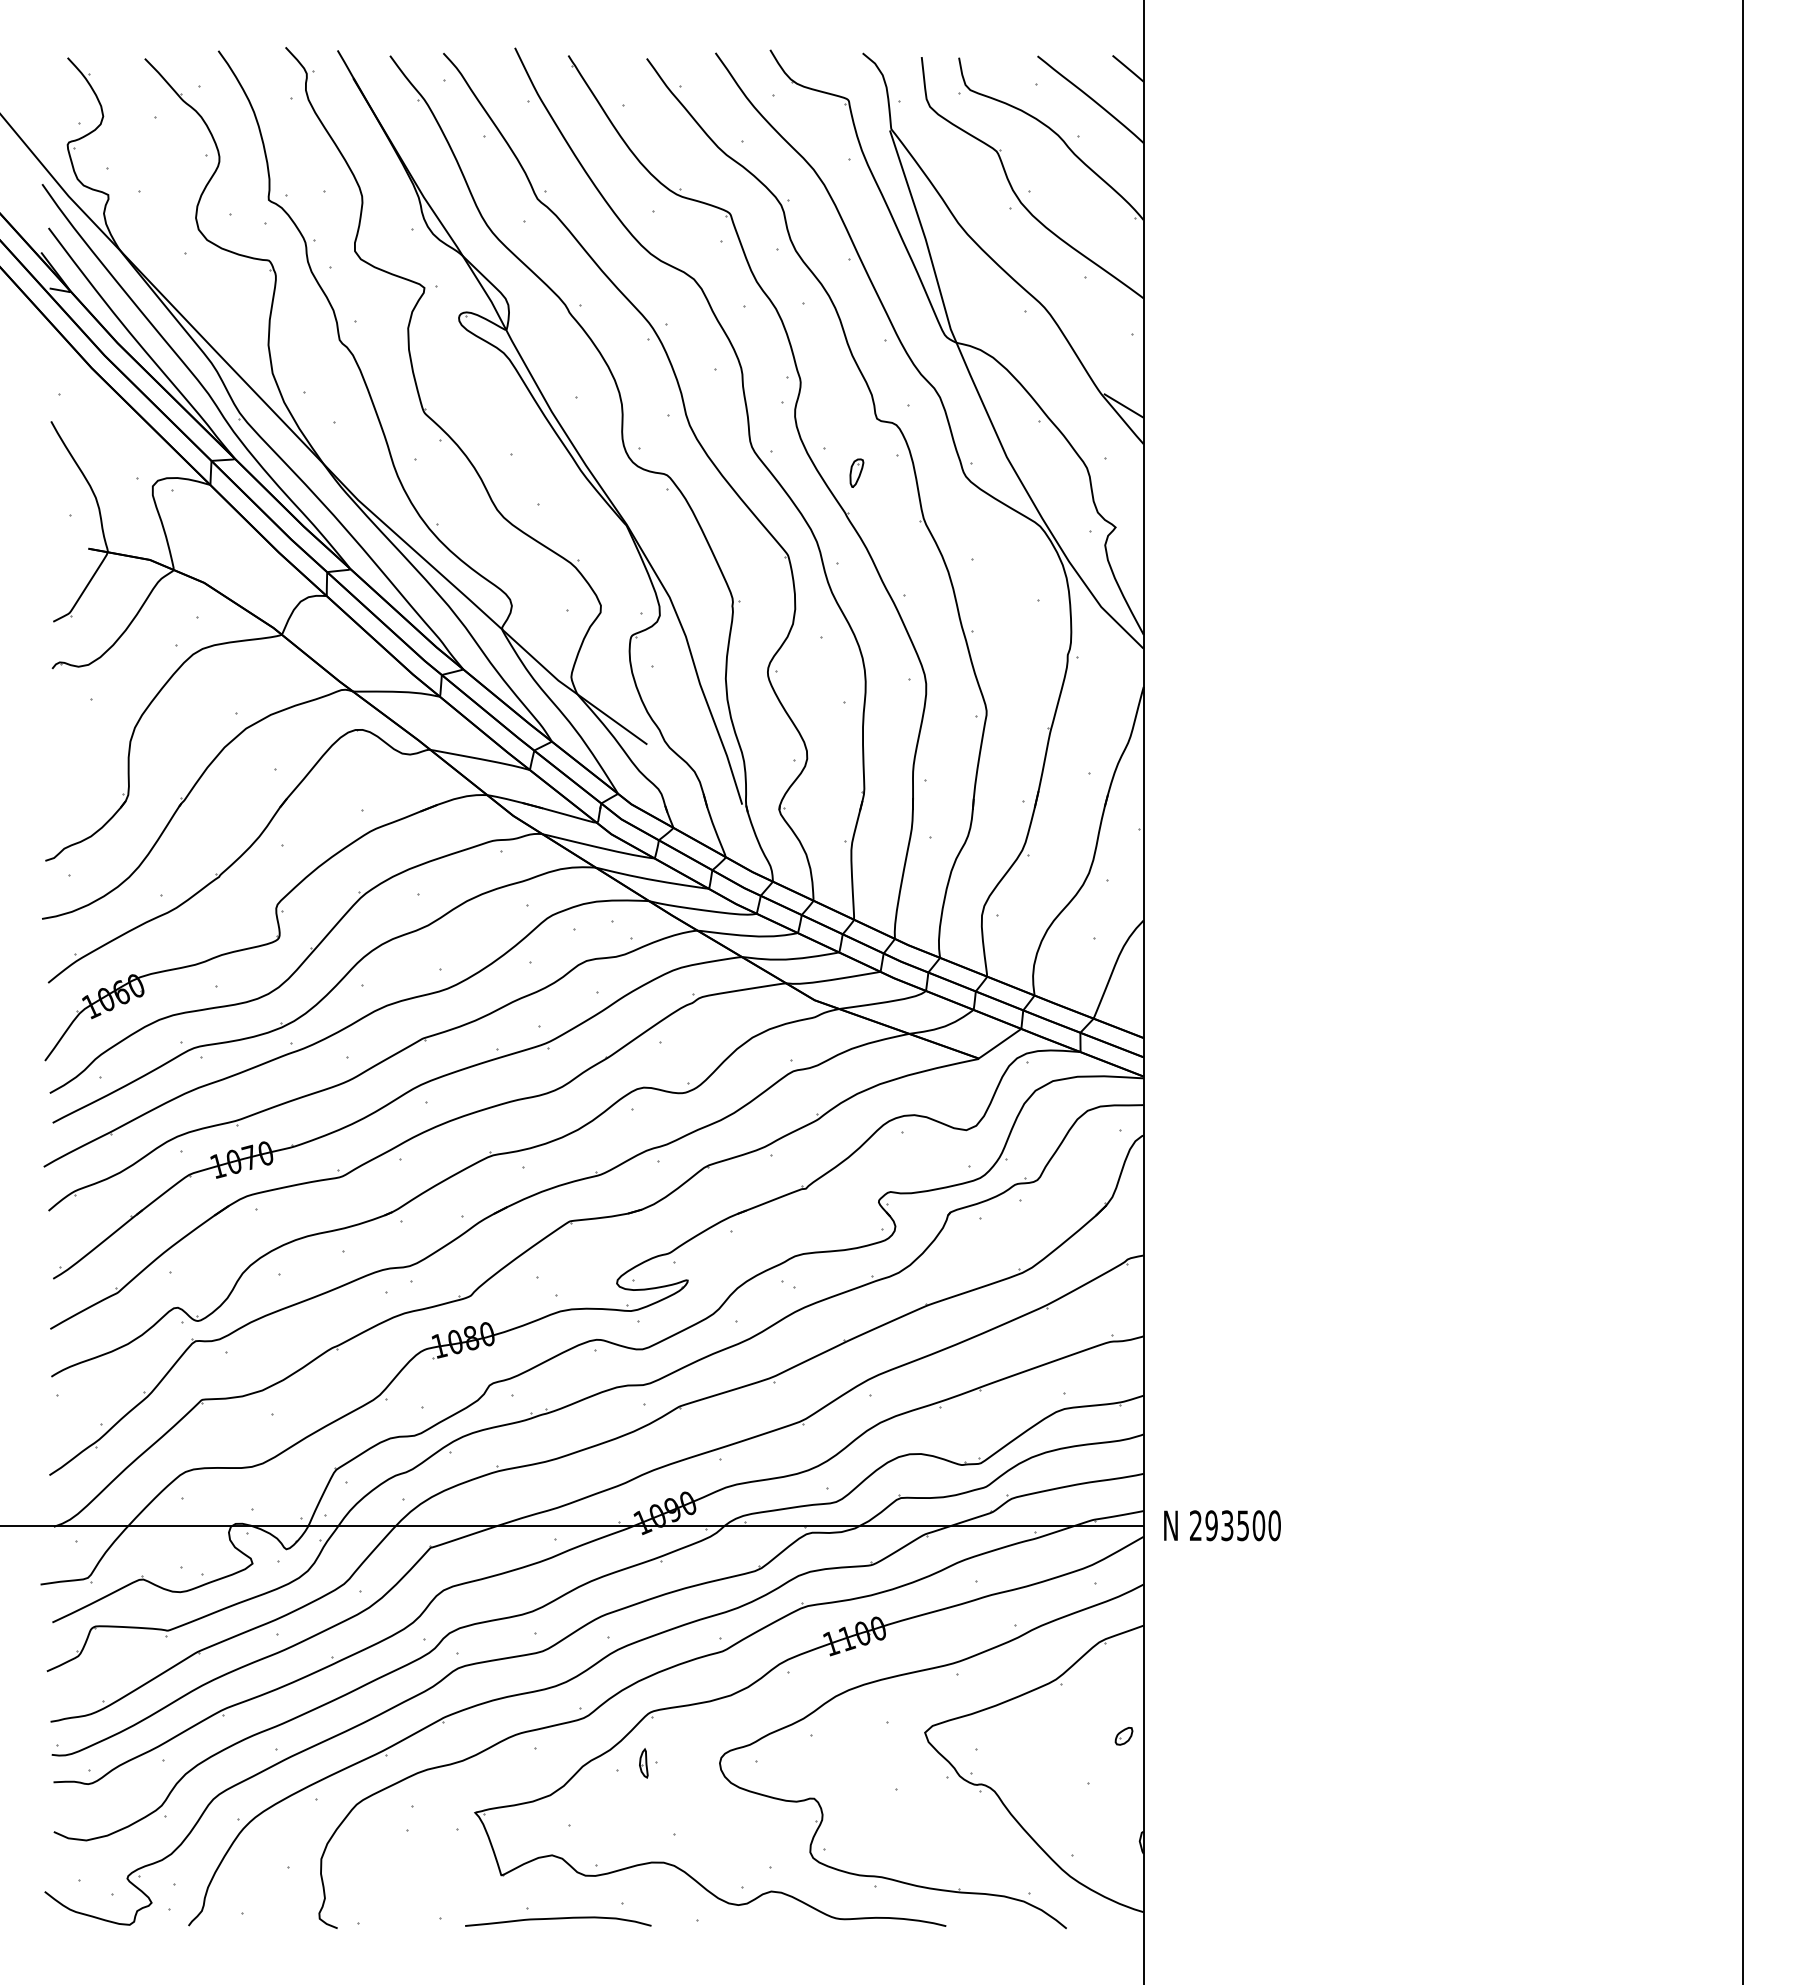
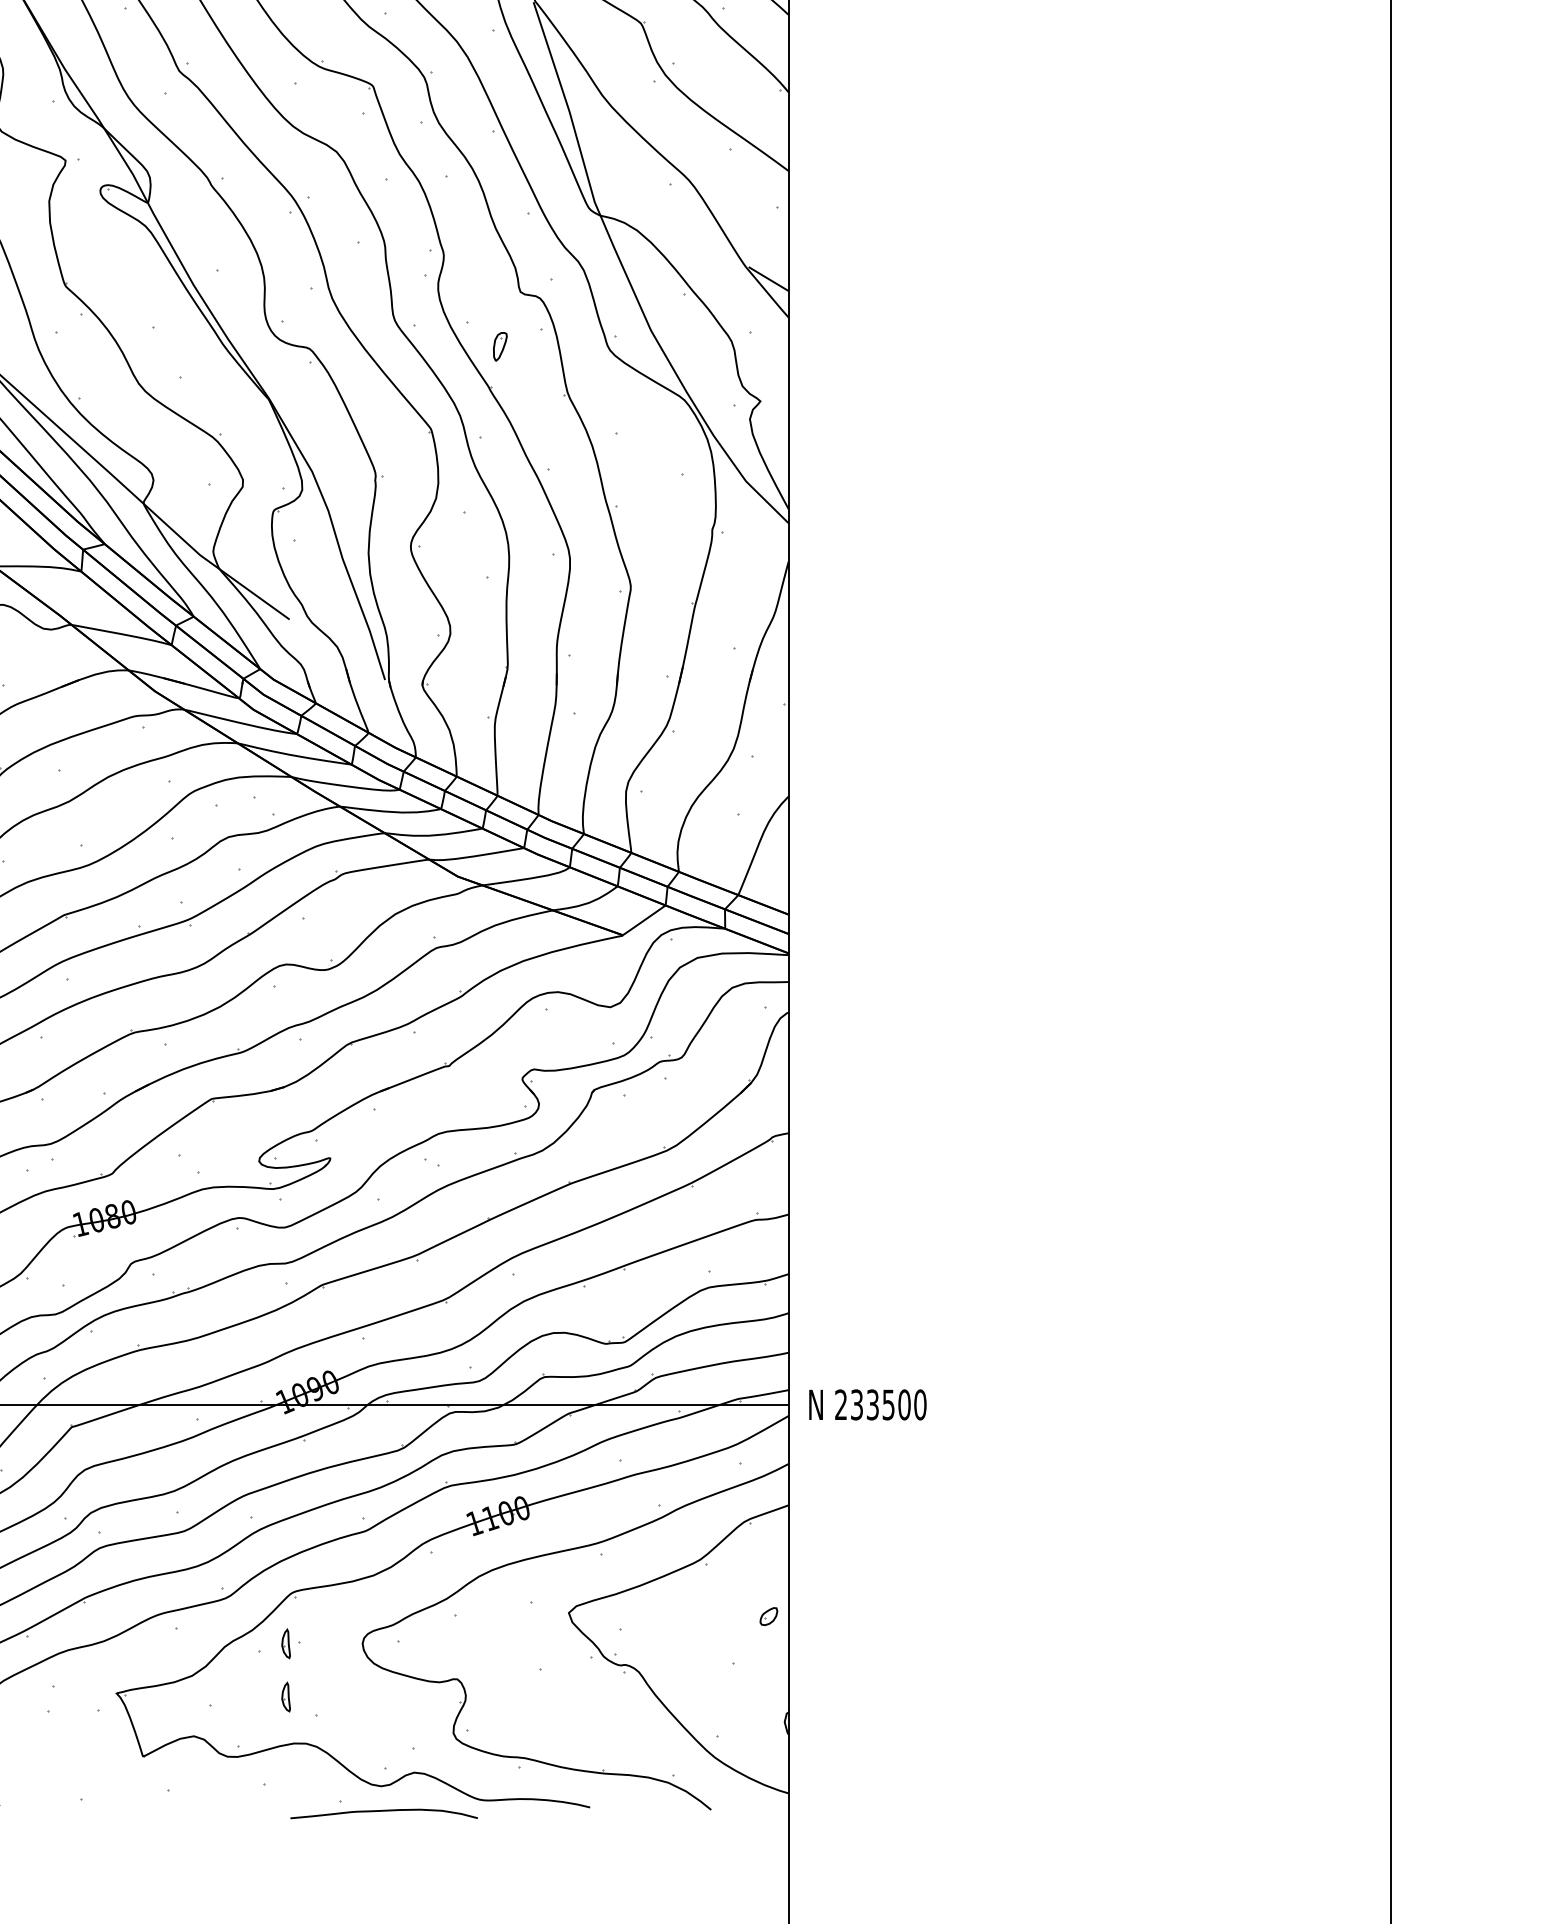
text: (1211, 1525) -> (856, 1404), 293500 -> 233500
part: (643, 1816) -> (285, 1697), added
curve: (558, 1919) -> (384, 1811), moved

